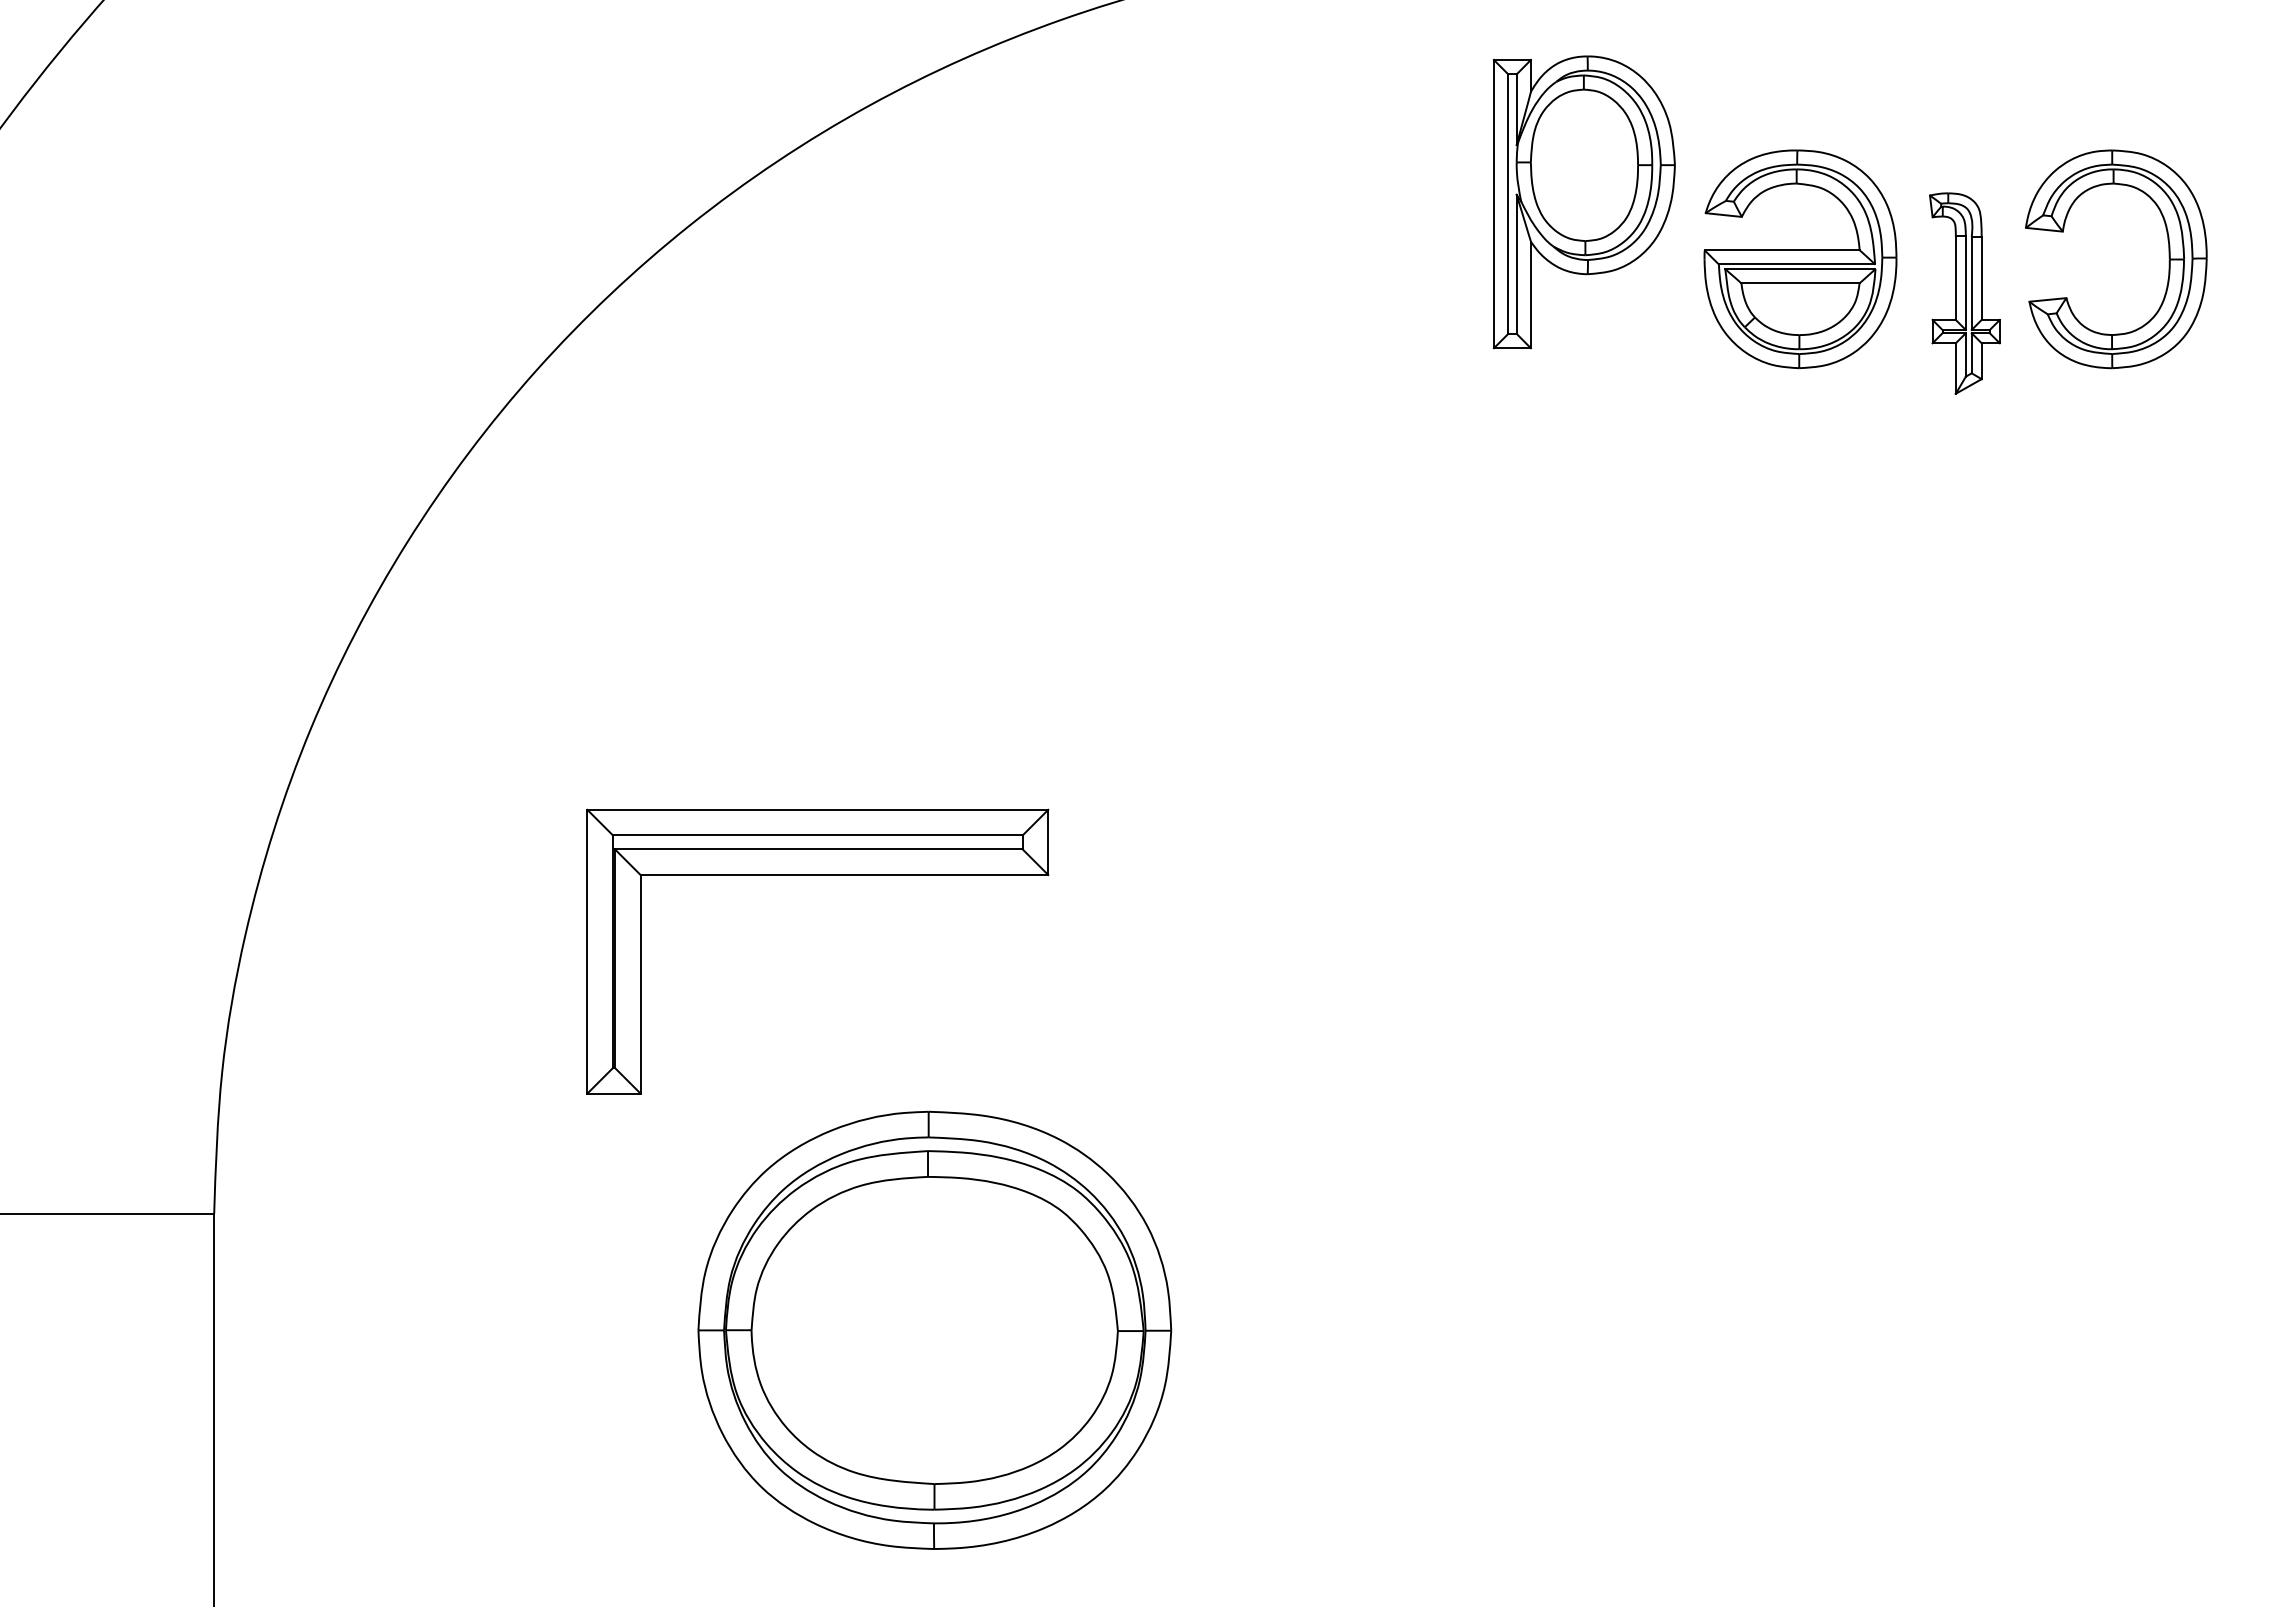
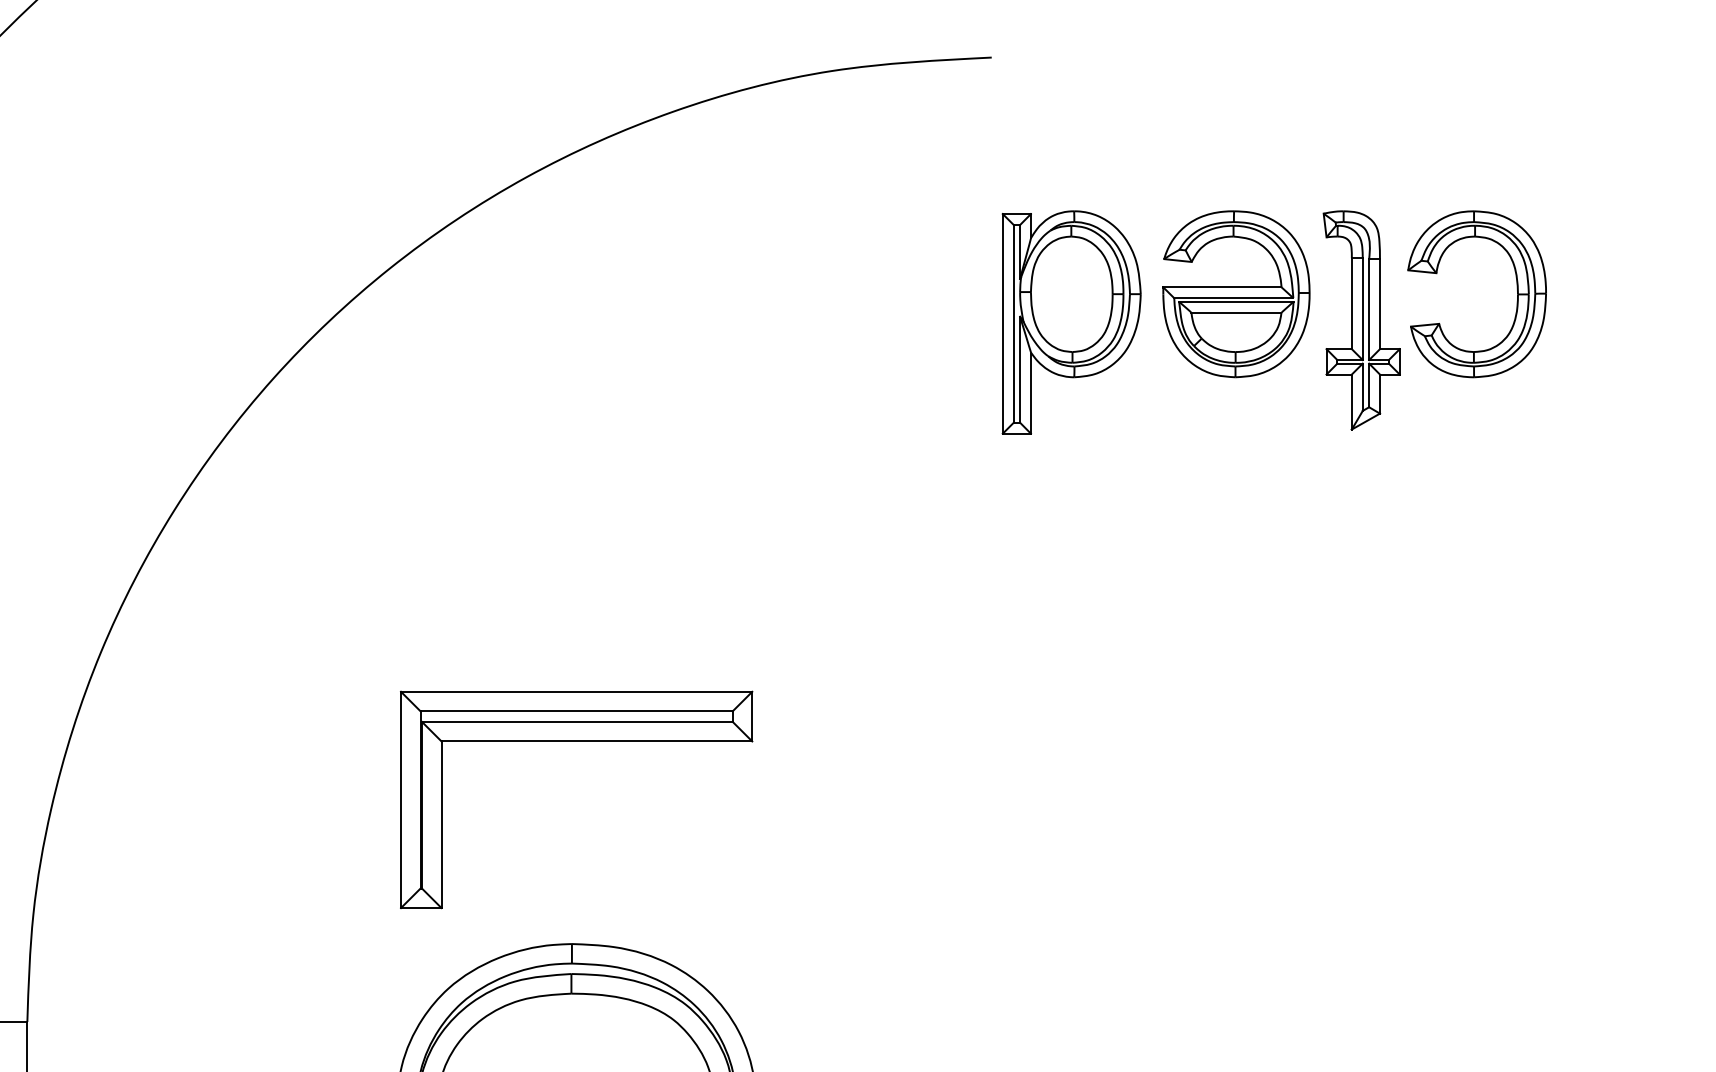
part: (1583, 202) -> (1071, 322), moved
part: (1964, 293) -> (1361, 320), size x1.43
part: (817, 875) -> (576, 741), moved

